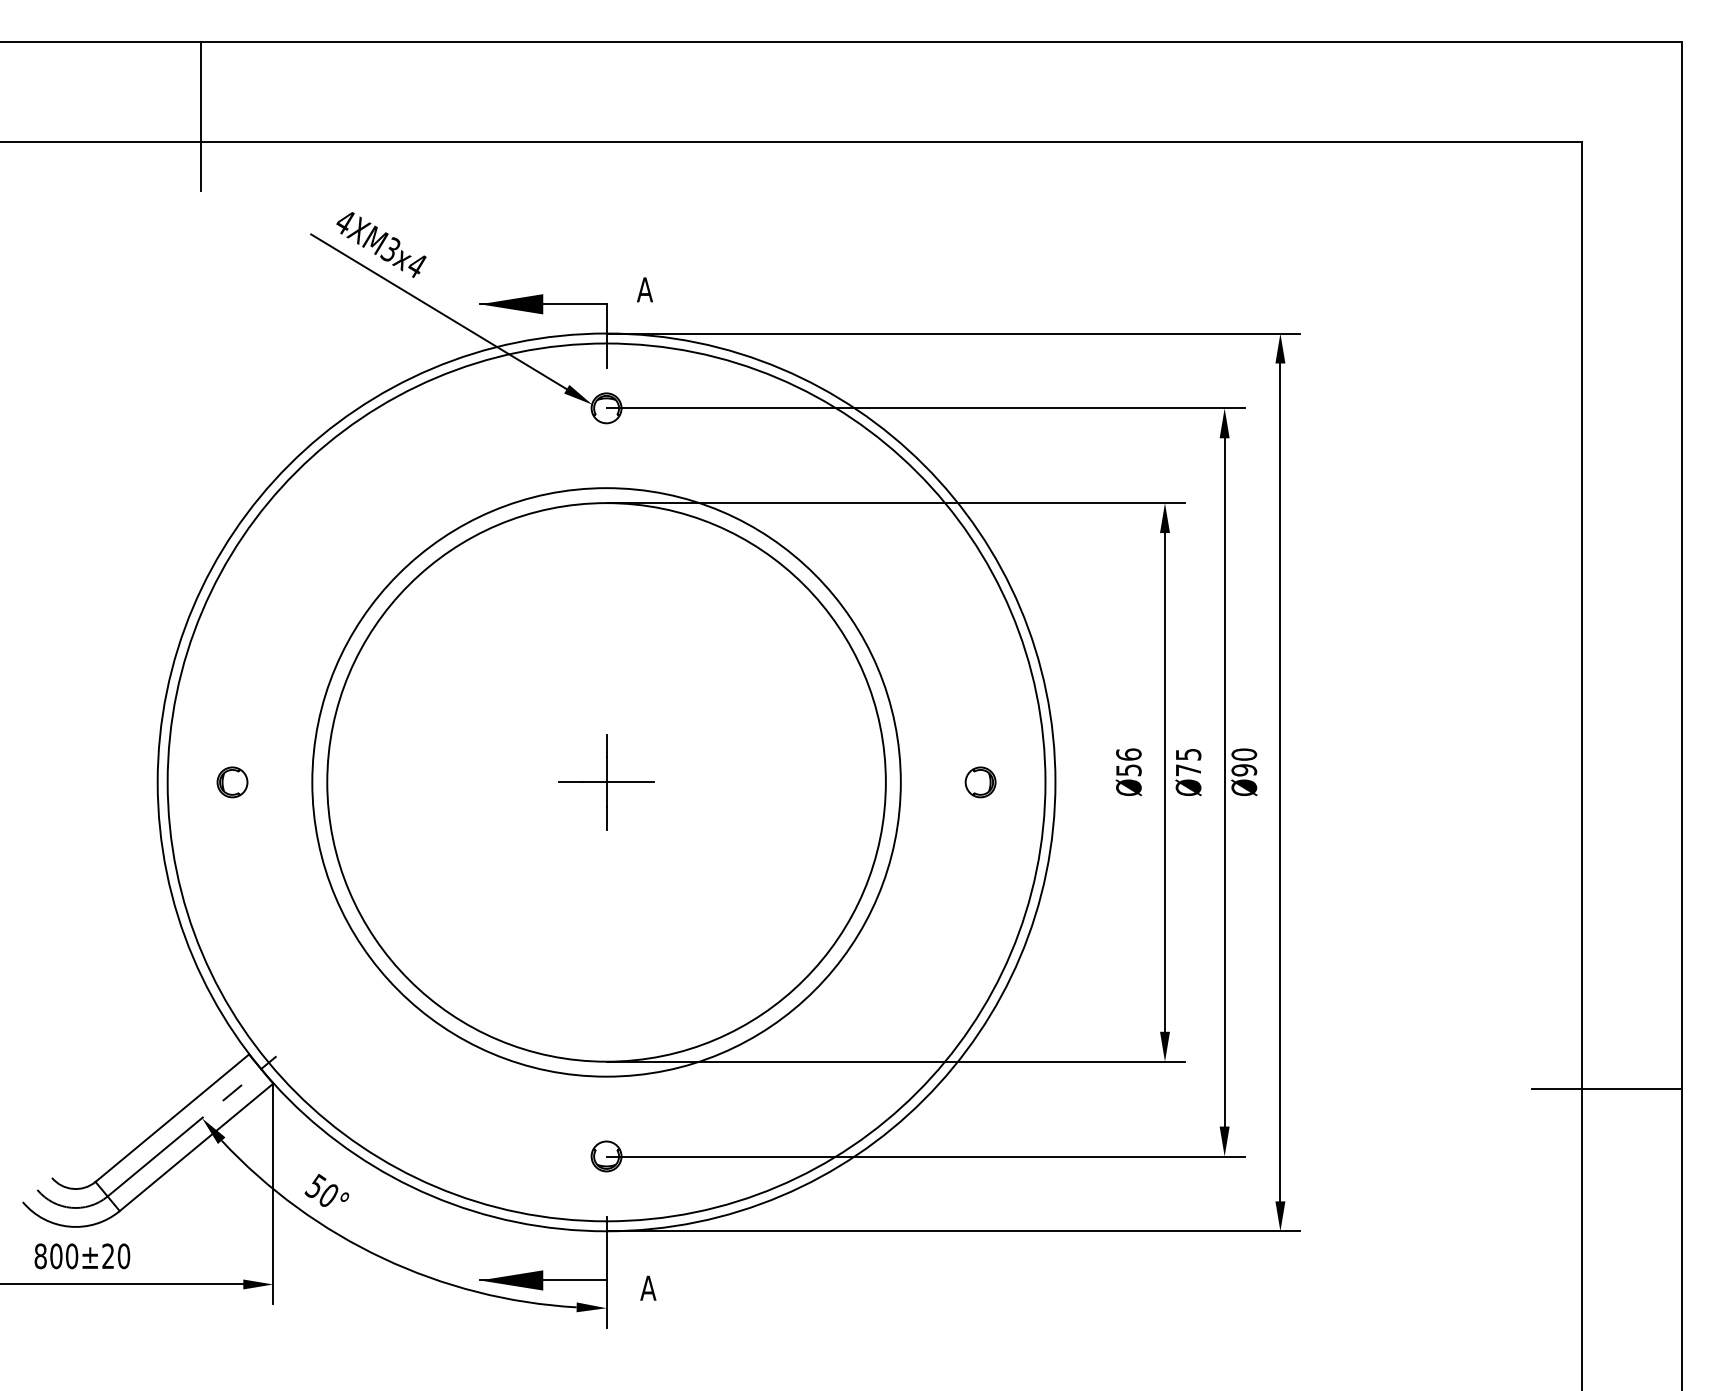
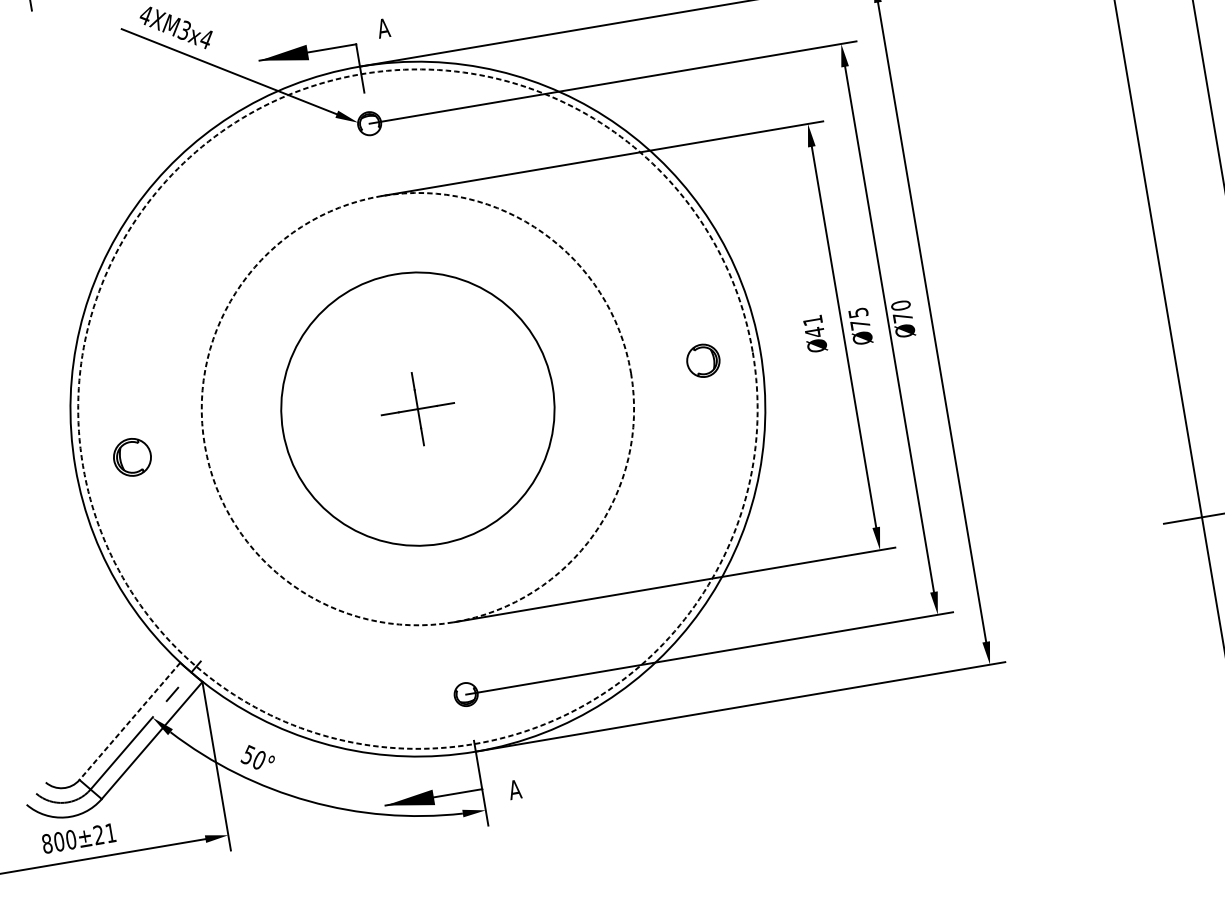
text: (1128, 762) -> (813, 326), Ø56 -> Ø41
text: (1244, 770) -> (903, 317), Ø90 -> Ø70
part: (232, 782) -> (132, 457), size x1.6
circle: (606, 782) -> (417, 409), size x0.6
circle: (606, 782) -> (417, 409), solid -> dashed
circle: (606, 782) -> (417, 409), solid -> dashed
part: (980, 782) -> (703, 360), size x1.4
line: (172, 1118) -> (130, 721), solid -> dashed
text: (123, 1256) -> (110, 833), 800±20 -> 800±21

